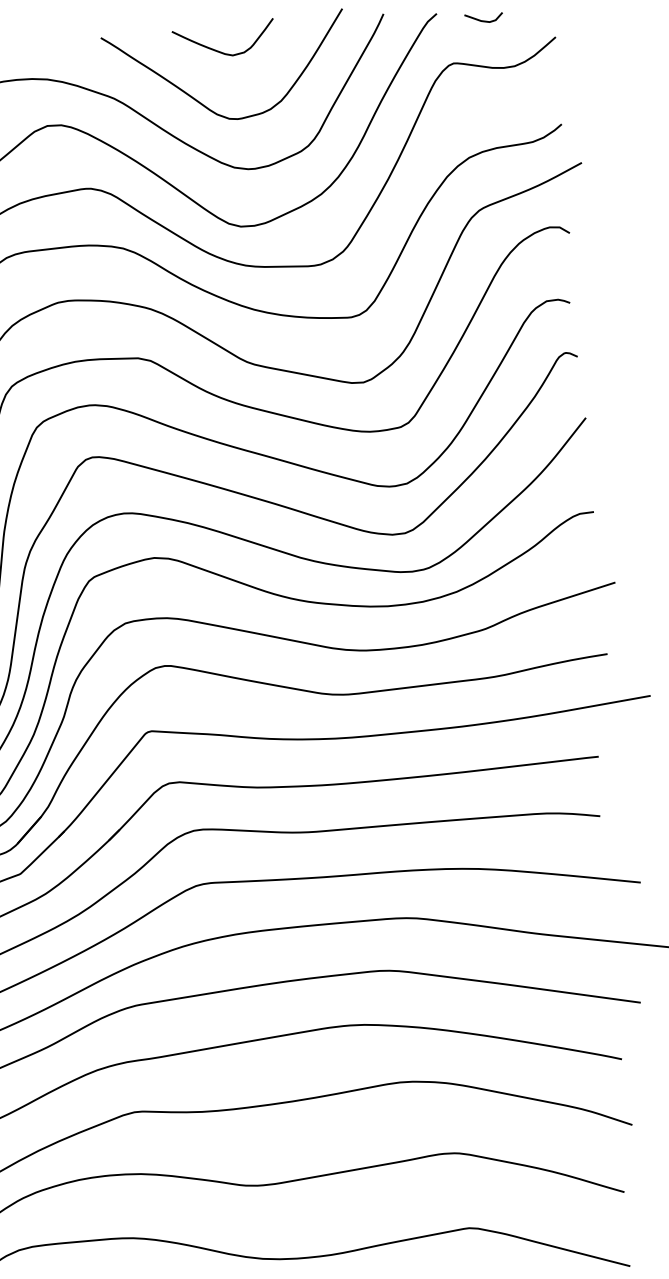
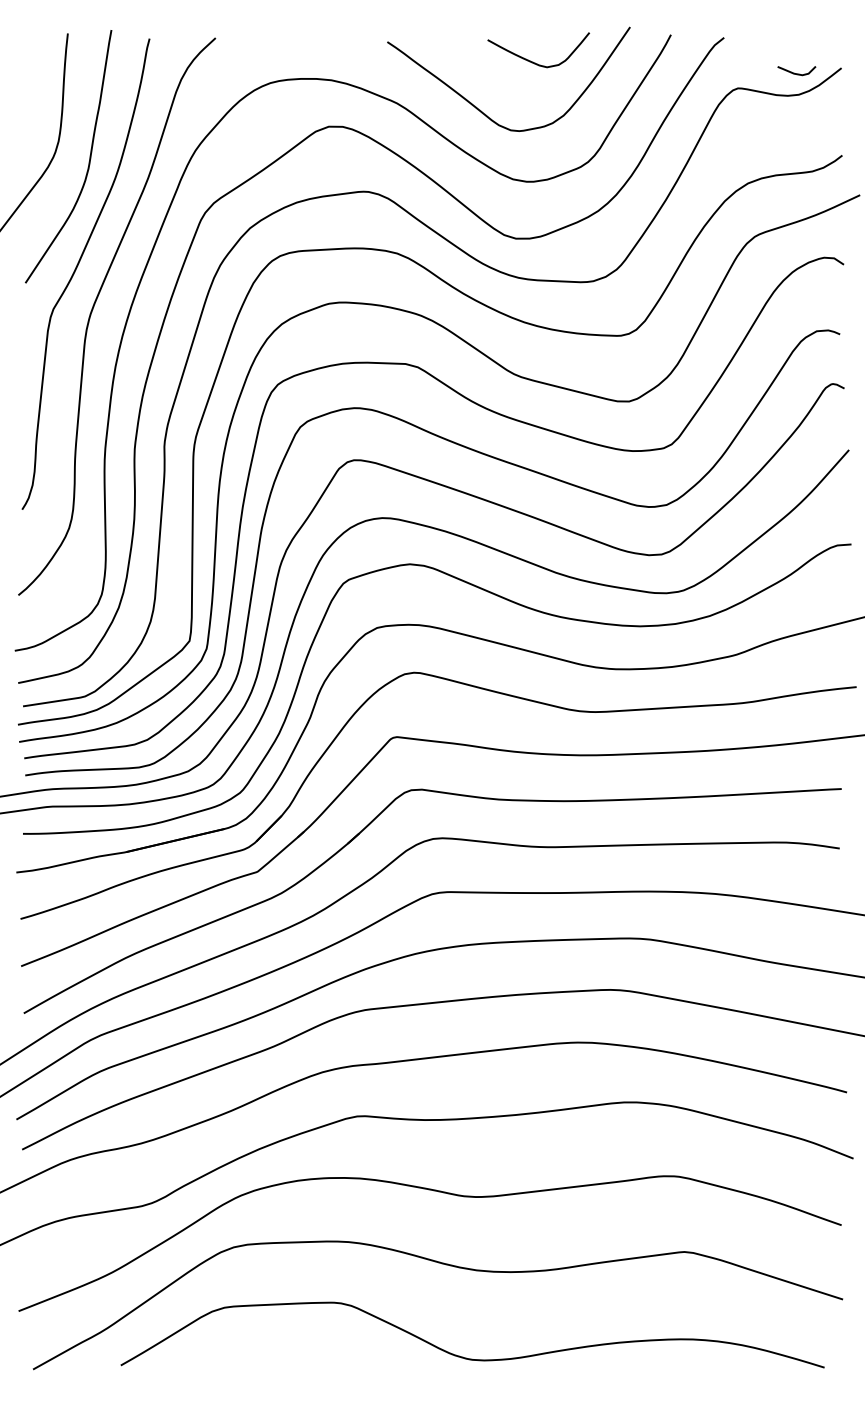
curve: (483, 20) -> (796, 73), moved
curve: (218, 50) -> (533, 61), moved

